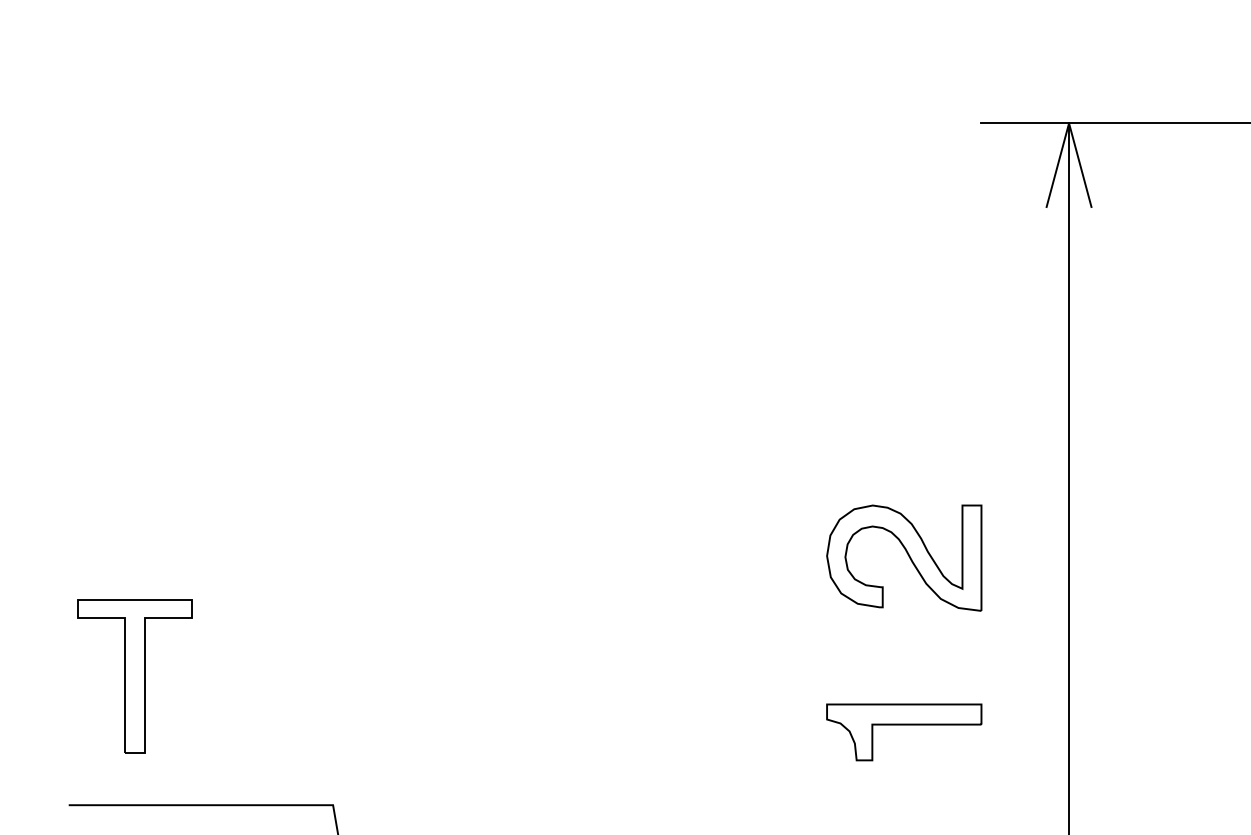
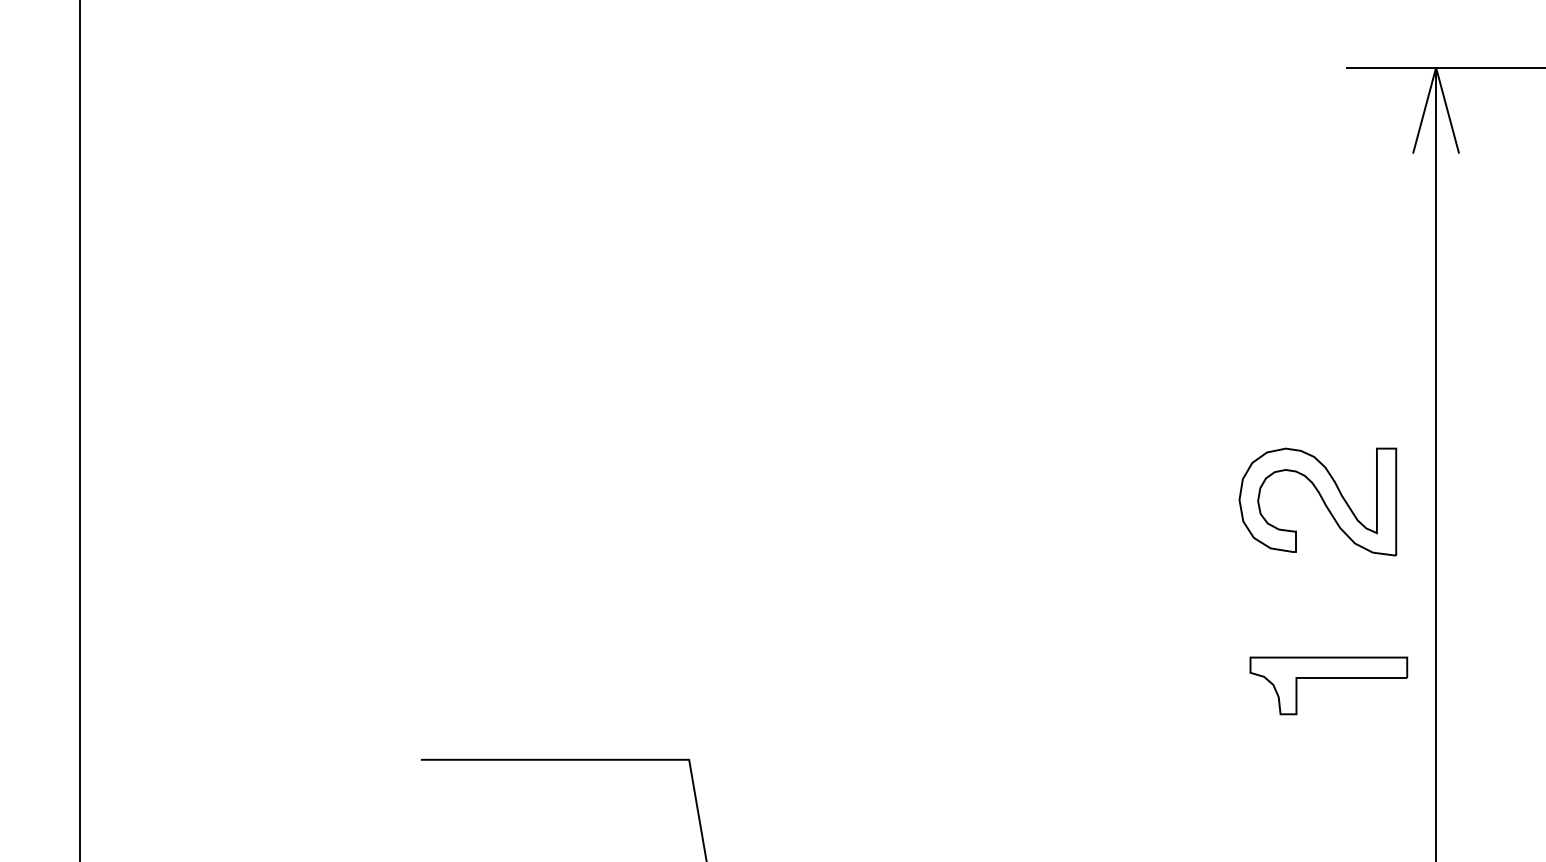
part: (903, 557) -> (1317, 501), moved
part: (135, 675) -> (488, 628), removed
part: (903, 725) -> (1328, 678), moved

